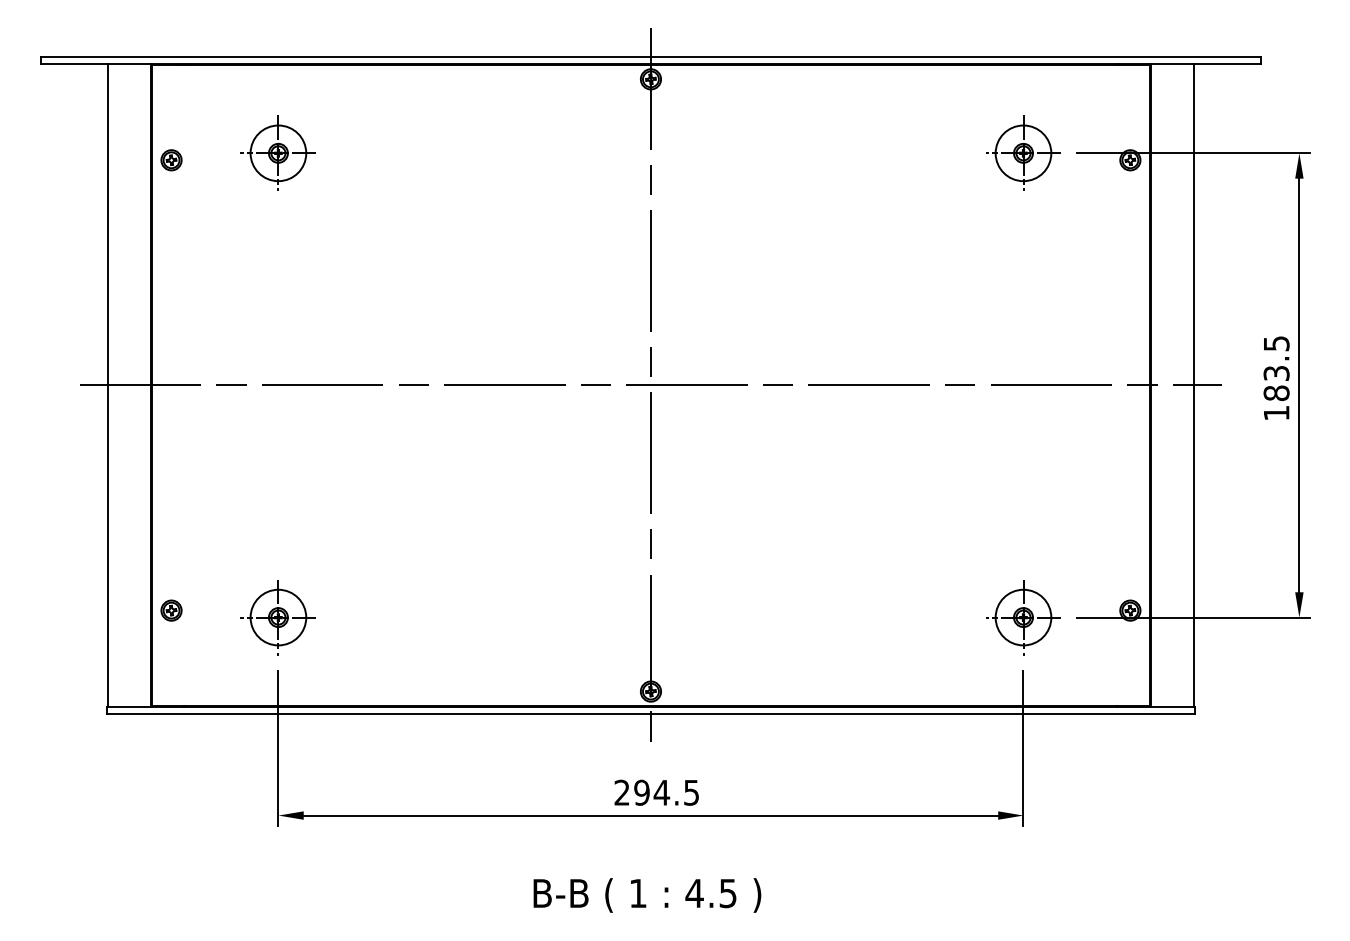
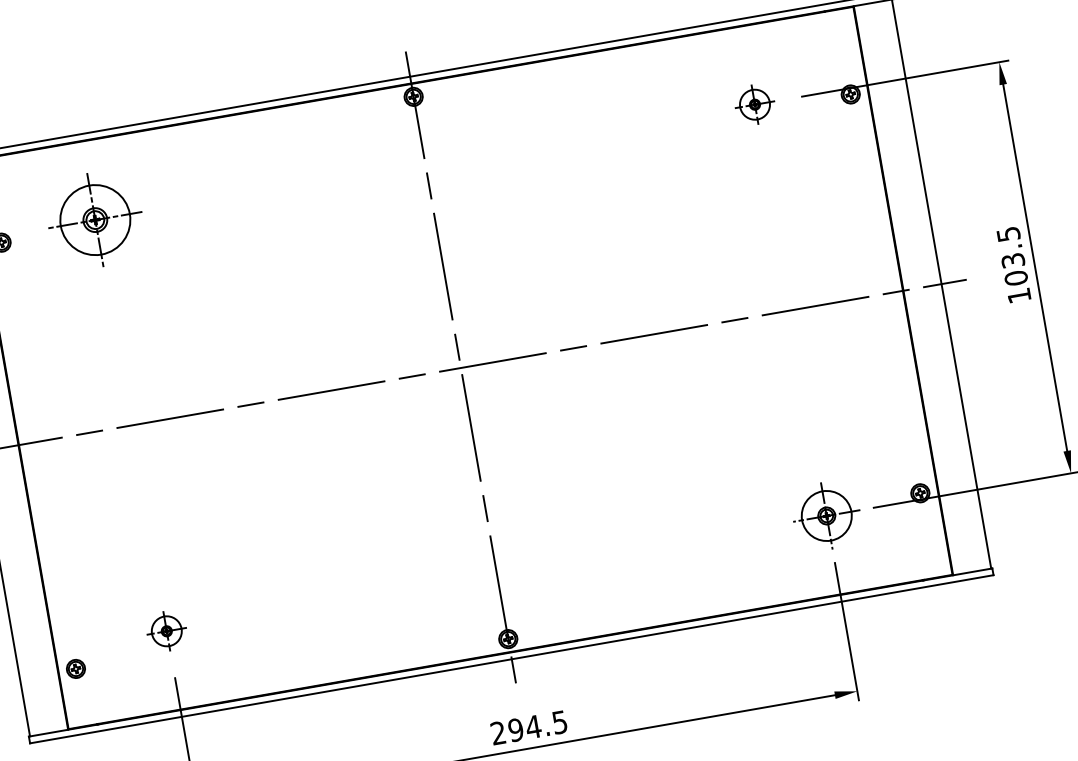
part: (277, 152) -> (94, 219), size x1.4
part: (1023, 152) -> (754, 104), size x0.6
text: (1276, 393) -> (1016, 278), 183.5 -> 103.5
part: (171, 610) -> (75, 668), moved
part: (277, 617) -> (166, 631), size x0.6

